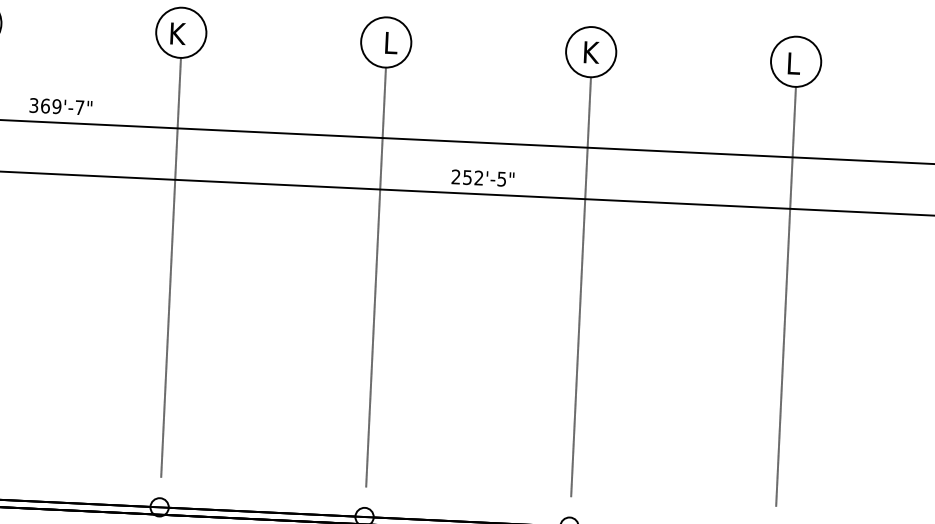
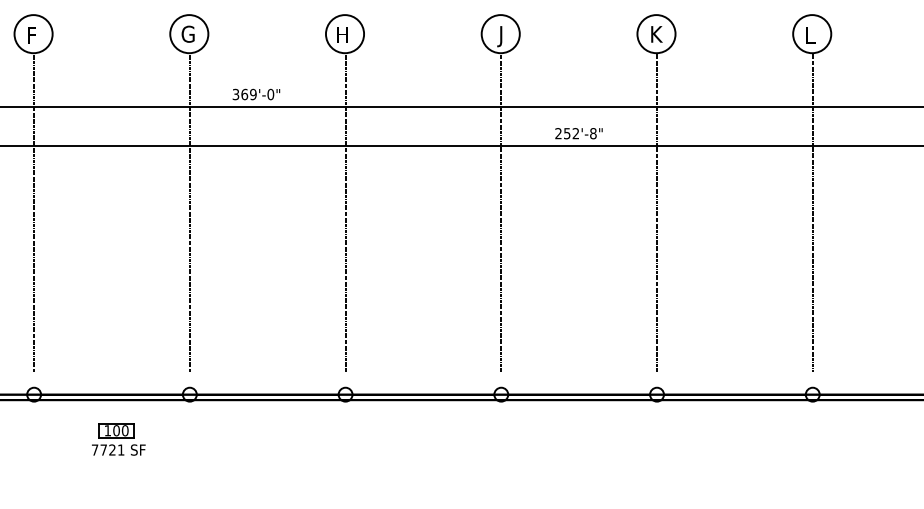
text: (177, 33) -> (342, 34), K -> H
text: (389, 45) -> (503, 36), L -> J
text: (79, 107) -> (270, 94), 369'-7" -> 369'-0"
text: (502, 179) -> (593, 133), 252'-5" -> 252'-8"

